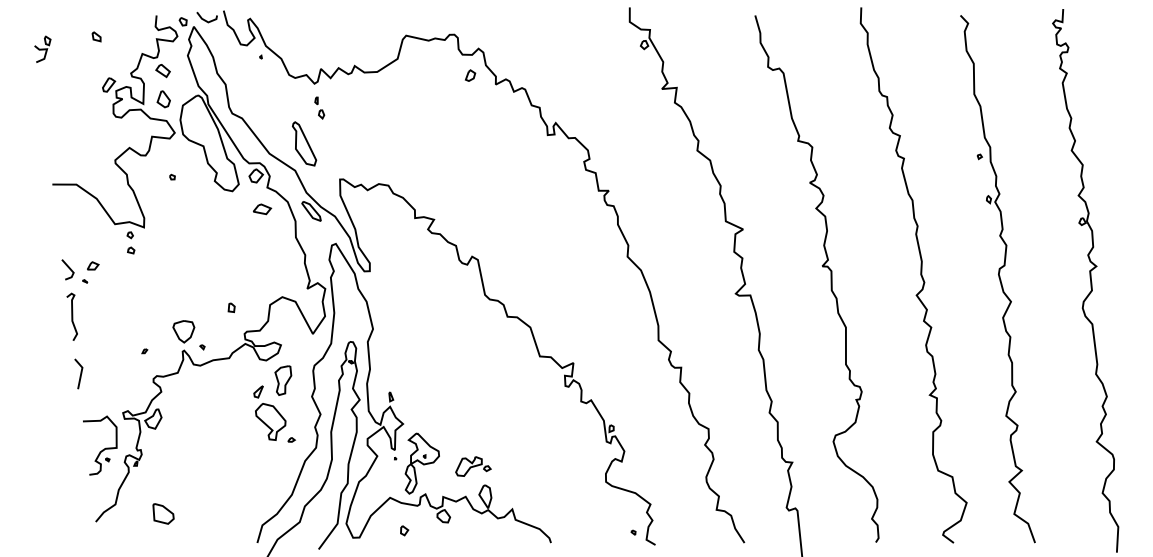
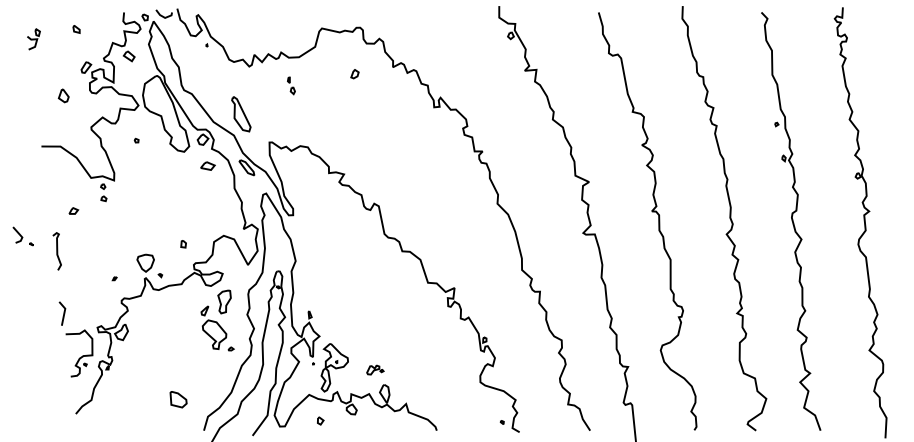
part: (469, 76) -> (354, 74), moved
part: (163, 98) -> (63, 95), moved
part: (319, 107) -> (291, 85), moved
part: (73, 271) -> (22, 236), moved
line: (80, 373) -> (63, 313), moved
part: (473, 465) -> (375, 369), size x0.6
part: (163, 513) -> (178, 399), moved

